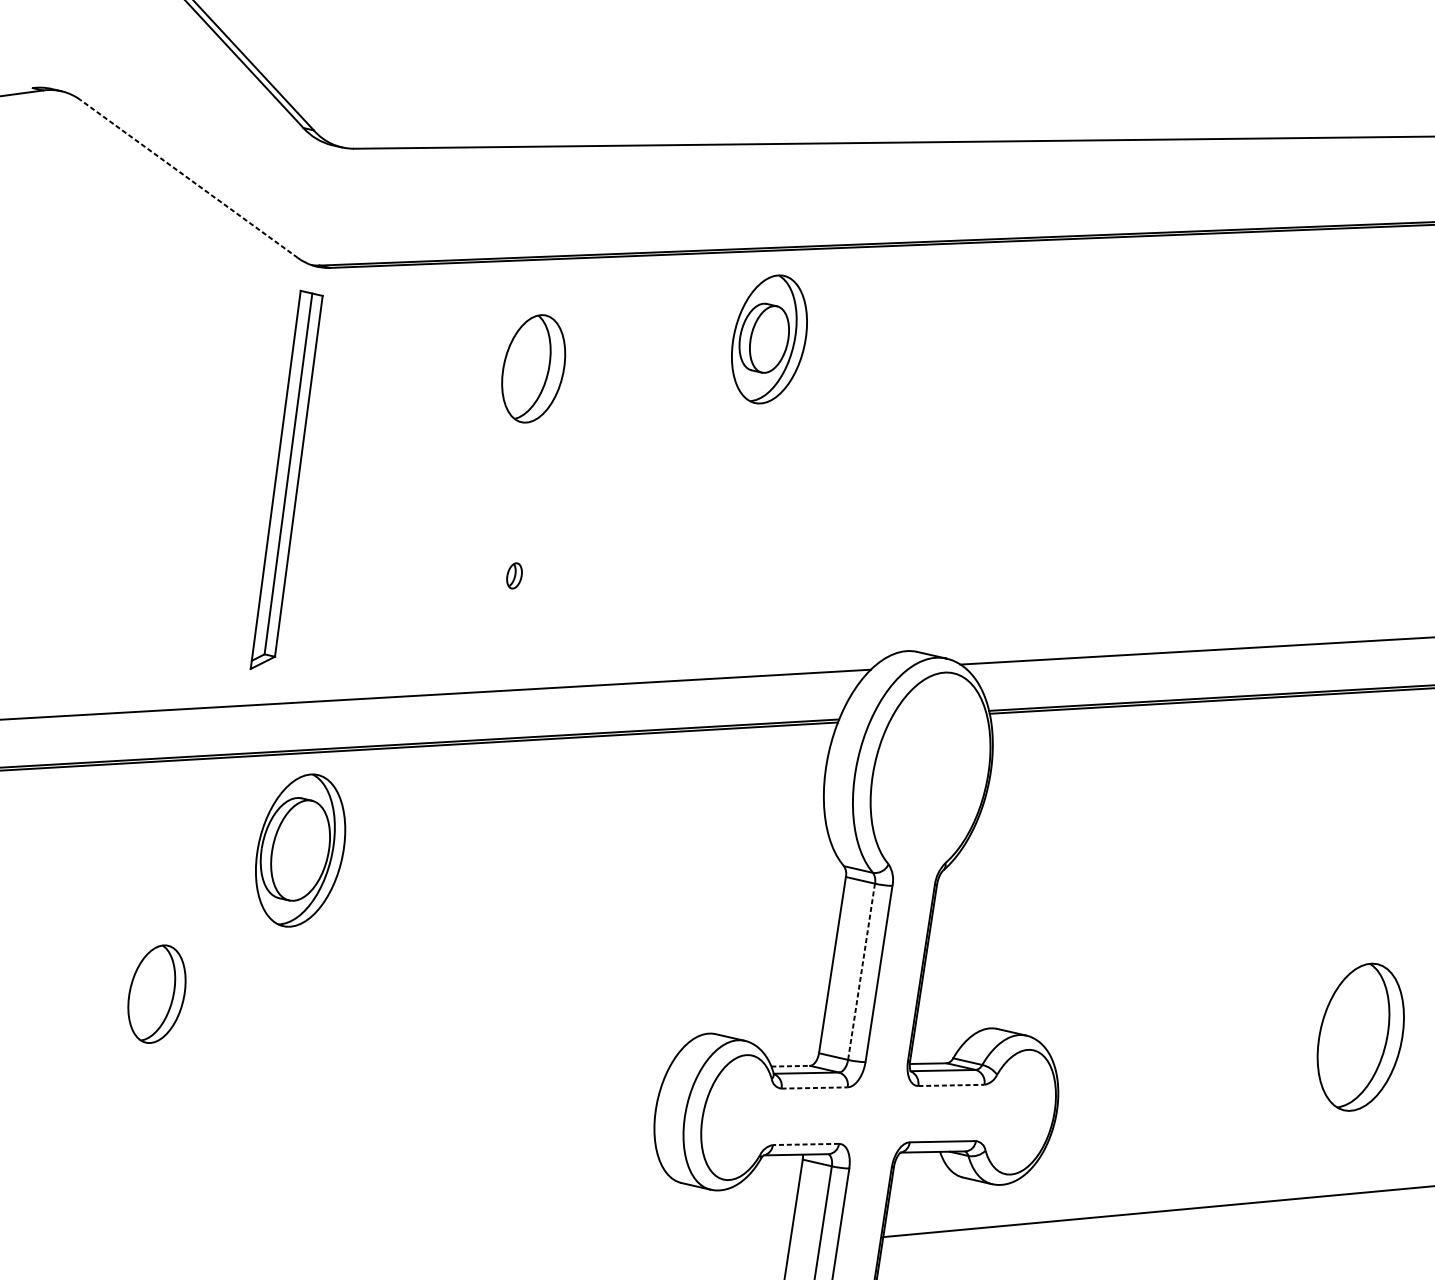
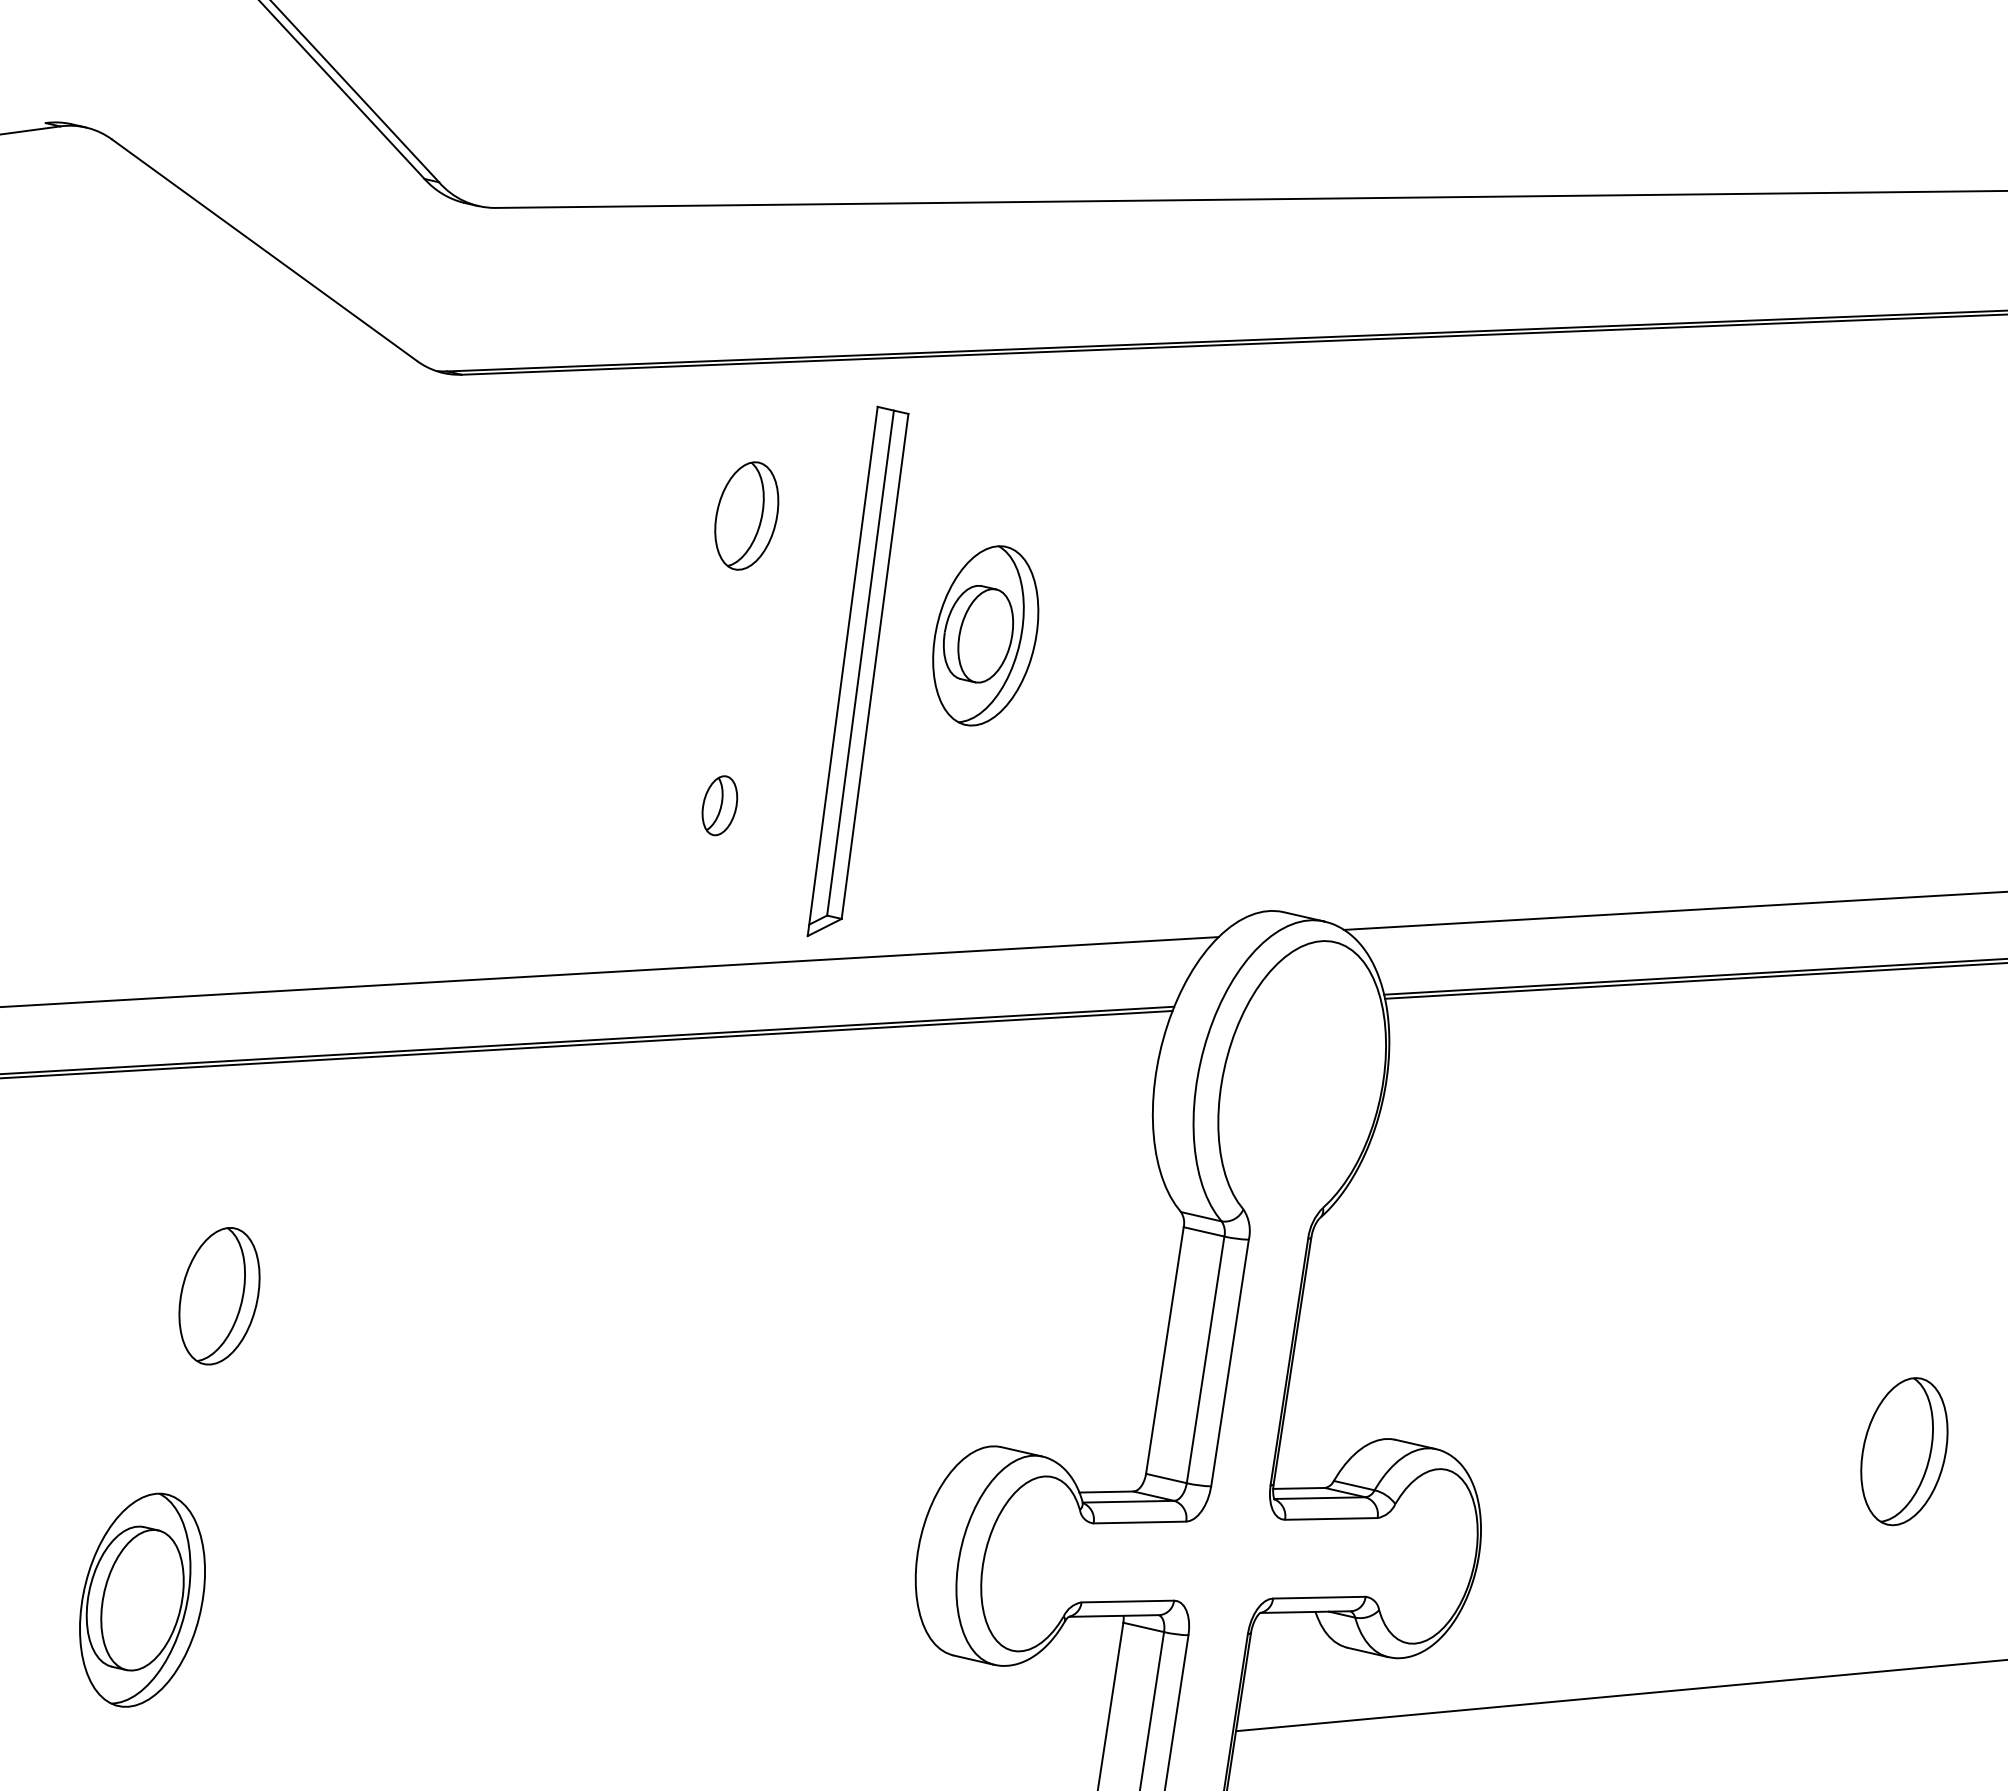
line: (189, 178) -> (264, 249), dashed -> solid
part: (769, 339) -> (985, 635), moved
part: (533, 368) -> (746, 515), size x0.71
part: (286, 479) -> (857, 671), moved
part: (514, 575) -> (719, 805), size x1.67
part: (300, 850) -> (142, 1599), moved
line: (861, 971) -> (1205, 1359), dashed -> solid
part: (156, 994) -> (219, 1296), moved
part: (1360, 1037) -> (1904, 1451), size x0.71
line: (790, 1066) -> (1106, 1492), dashed -> solid
line: (951, 1085) -> (1331, 1518), dashed -> solid
line: (815, 1087) -> (1140, 1522), dashed -> solid
line: (805, 1144) -> (1127, 1601), dashed -> solid

